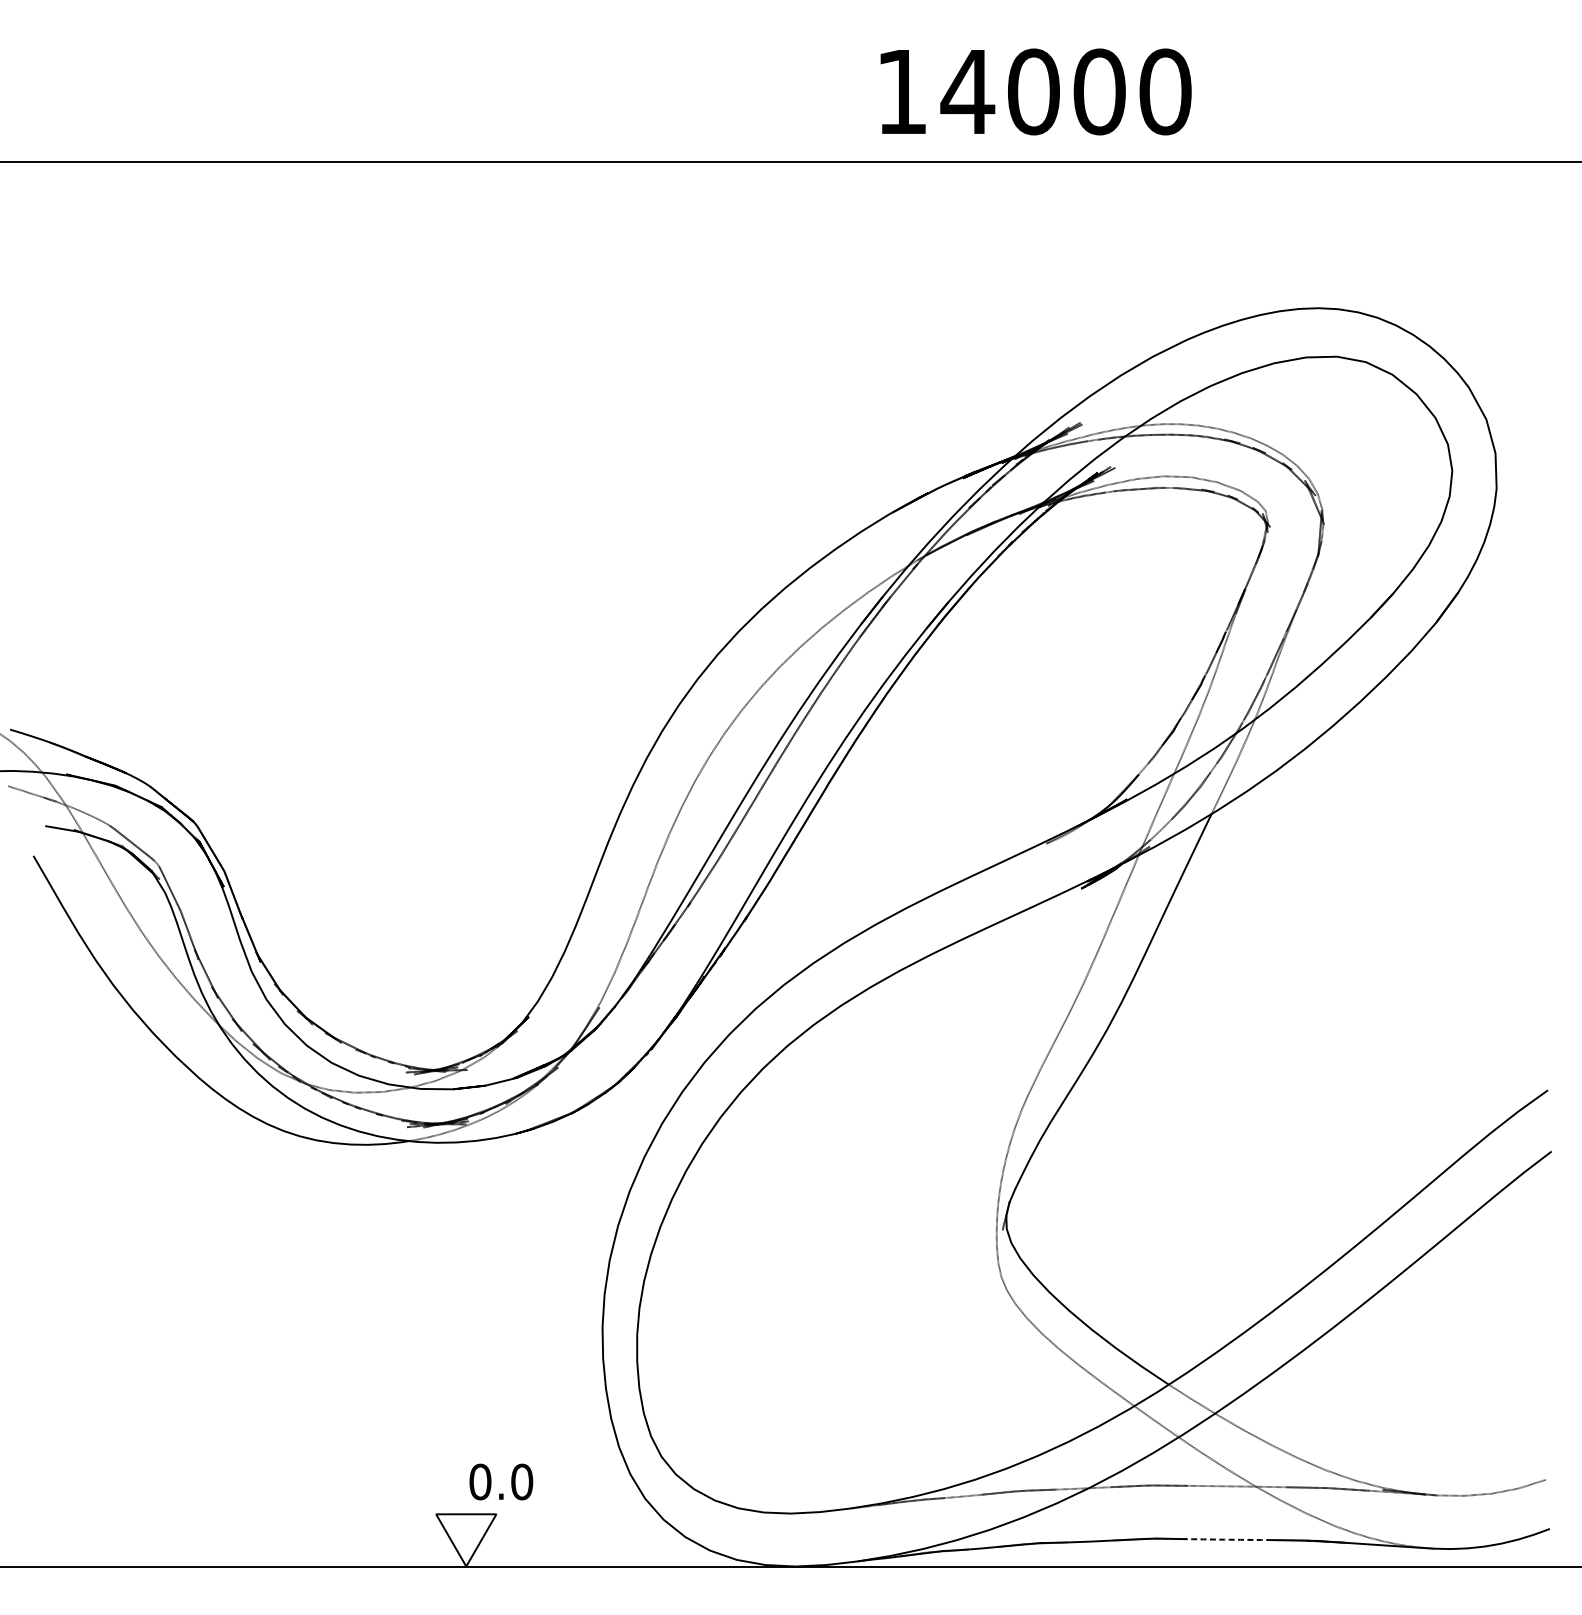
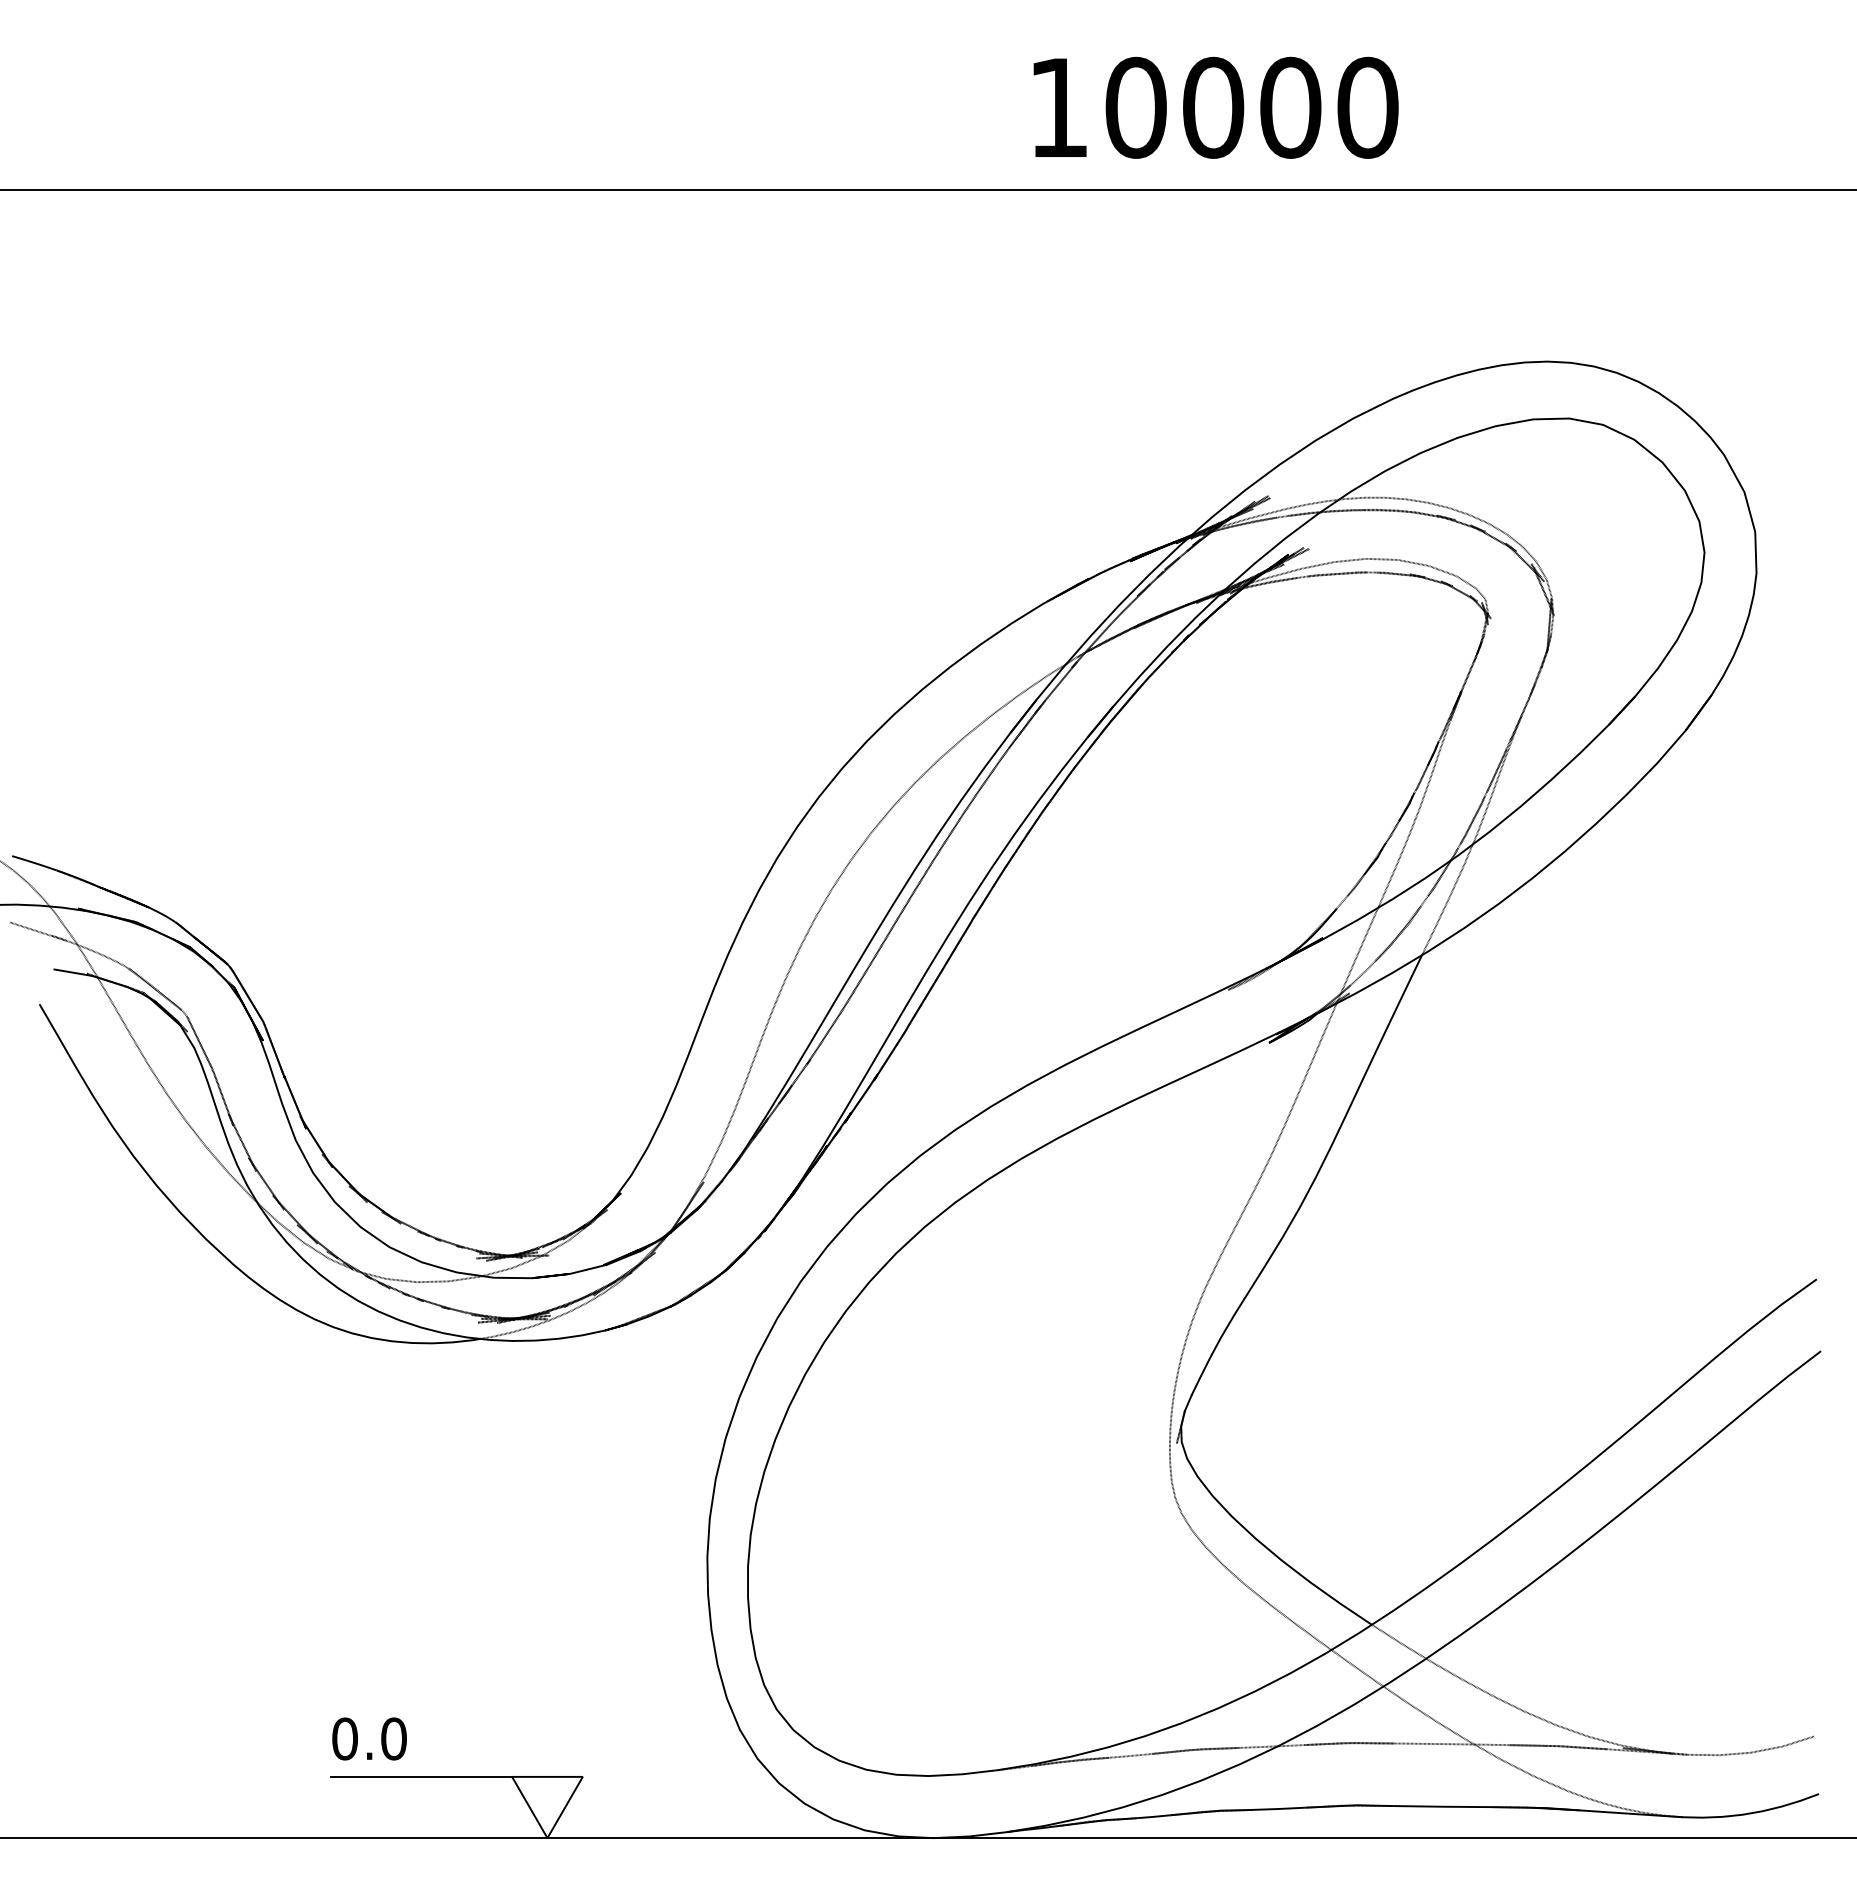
text: (967, 91) -> (1135, 107), 14000 -> 10000
text: (501, 1481) -> (369, 1738), moved
line: (358, 1513) -> (421, 1776), added
arc: (1229, 1539) -> (1443, 1806), dashed -> solid

